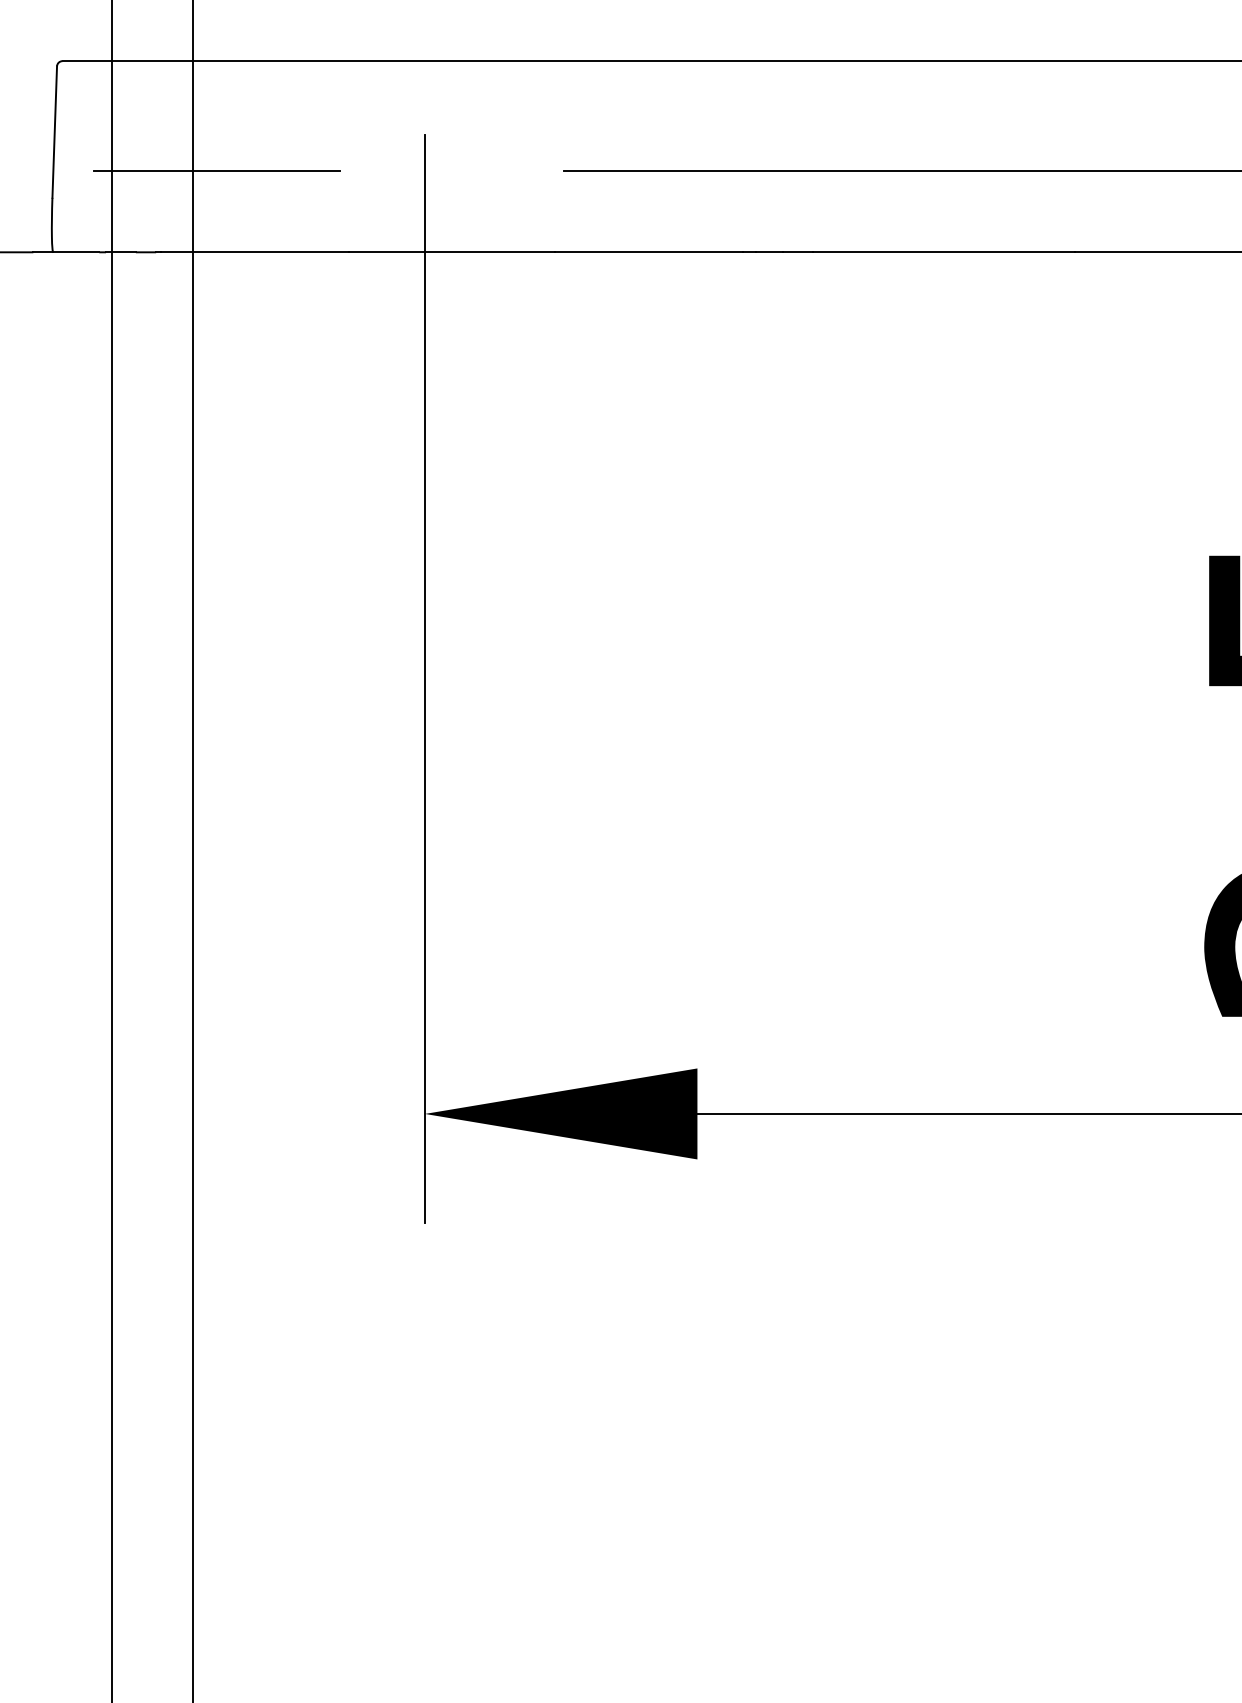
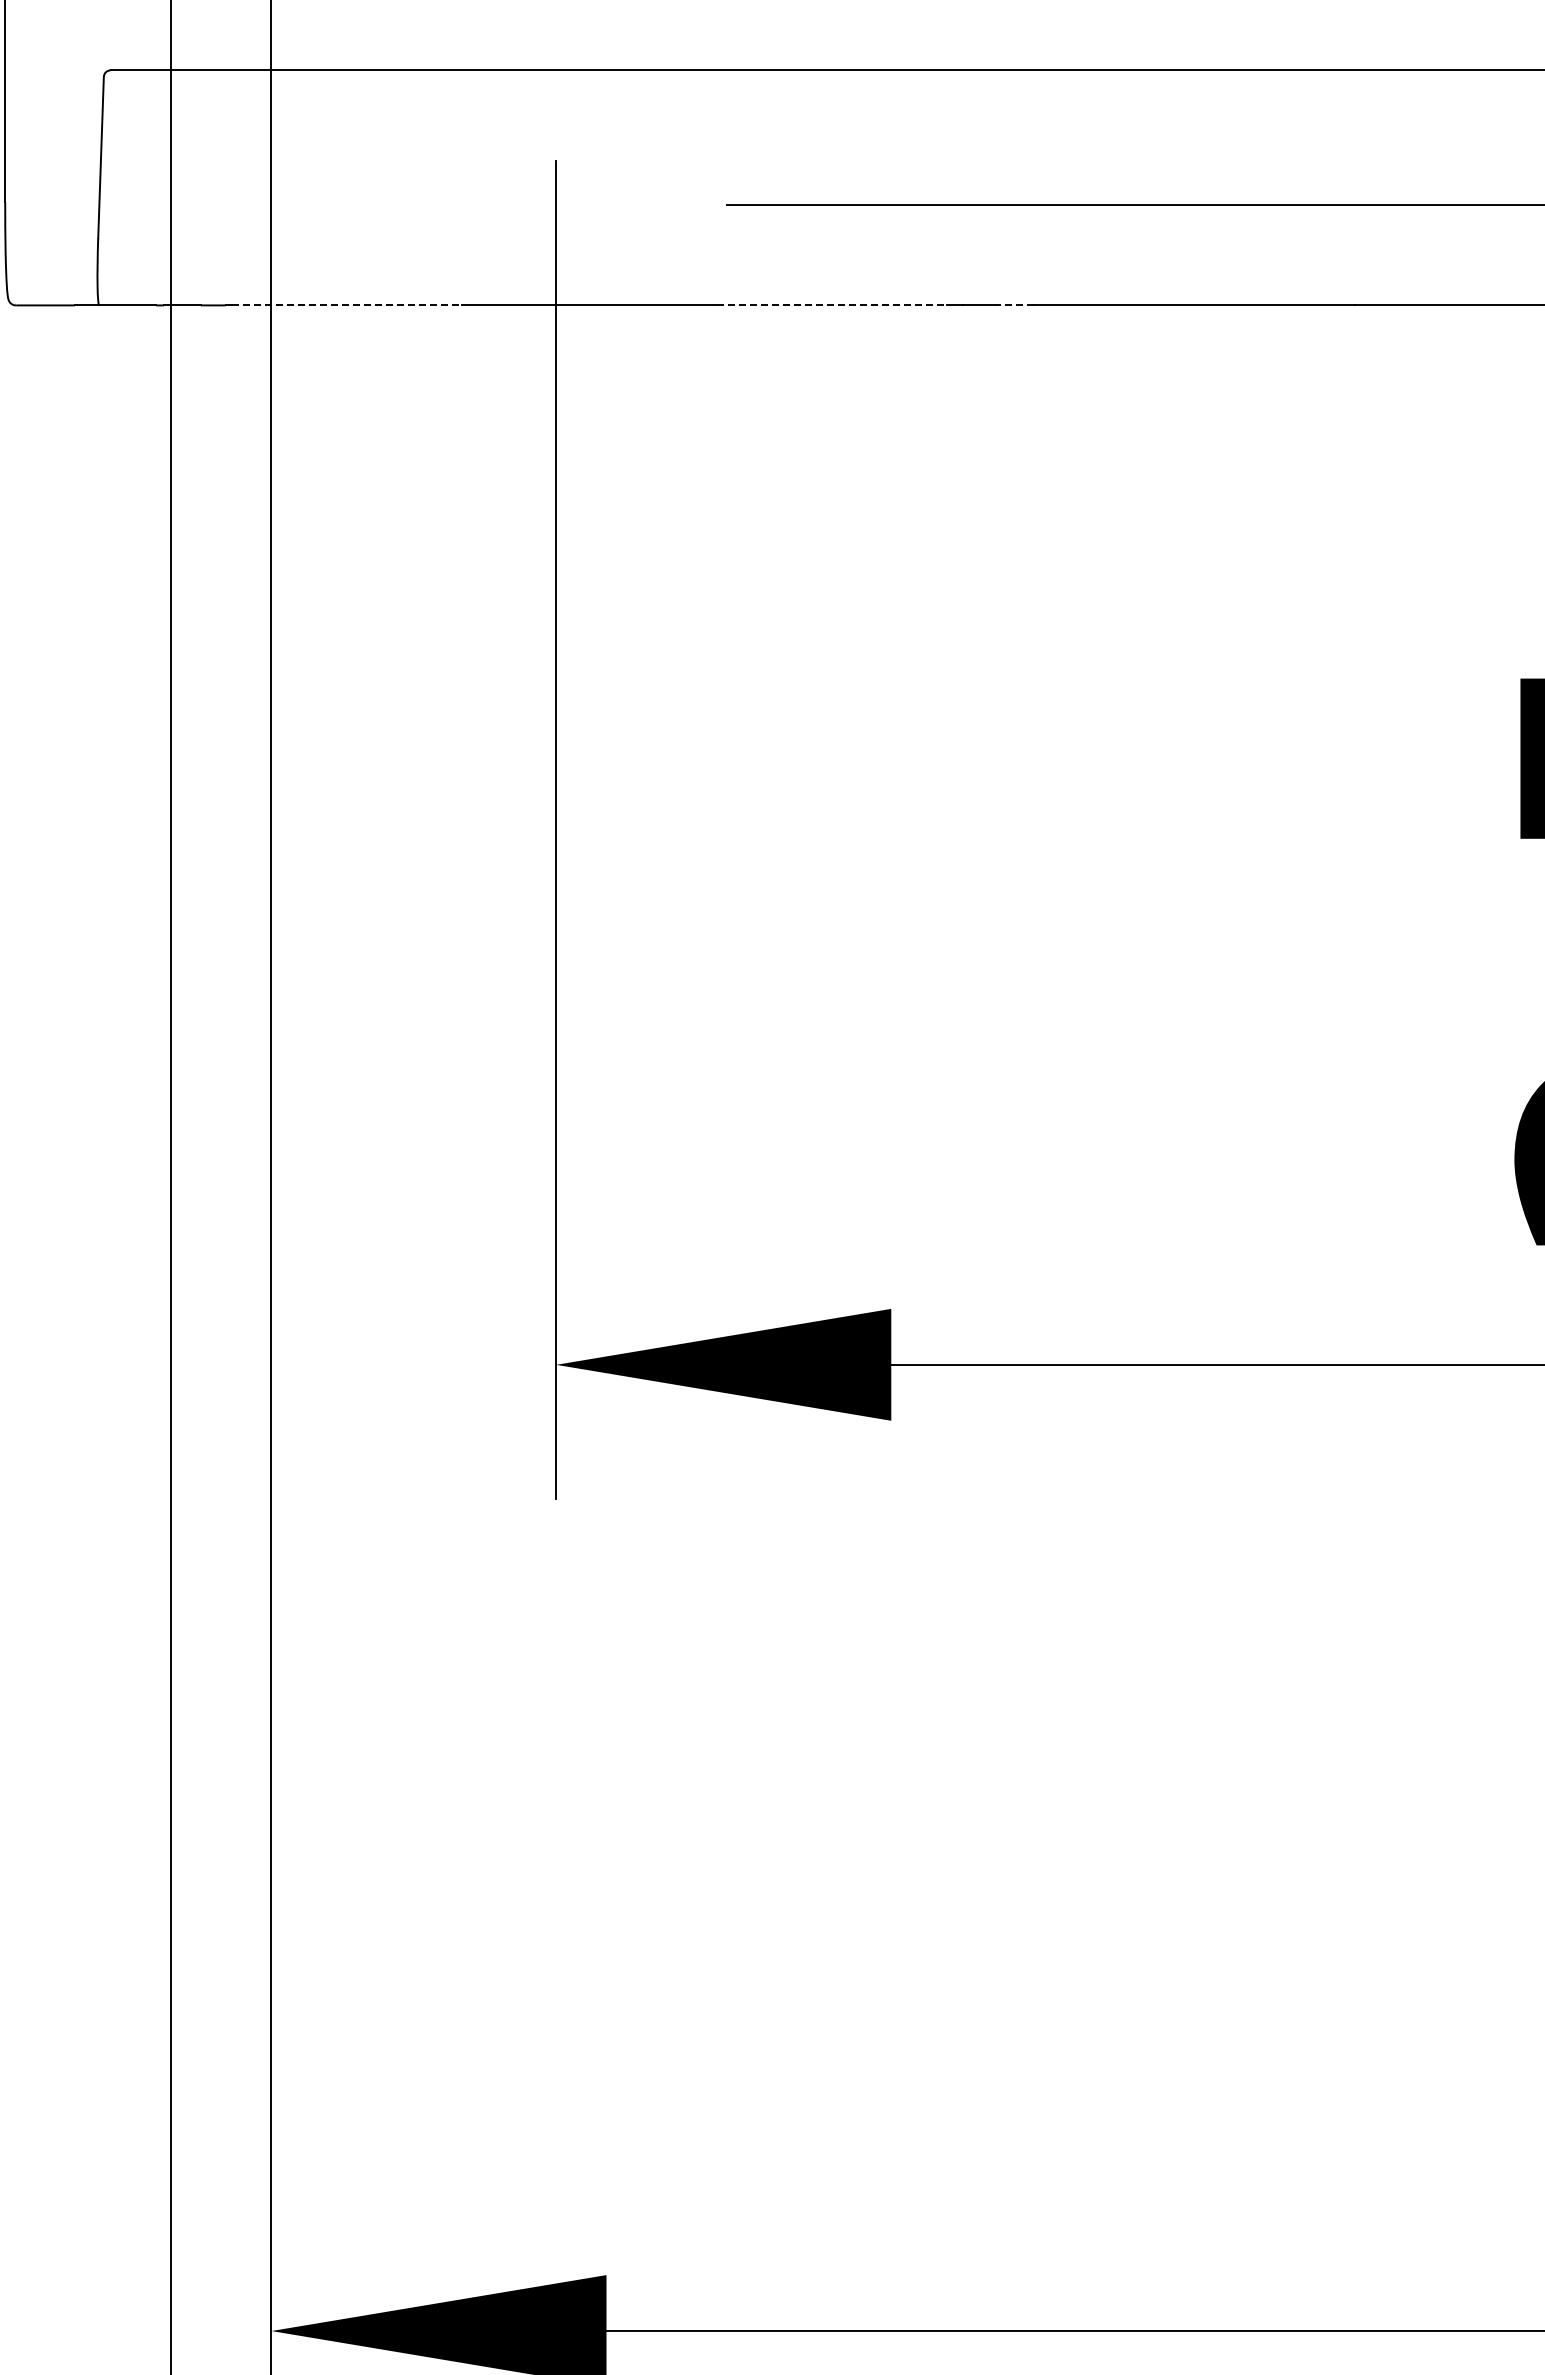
line: (216, 170) -> (300, 204), removed
line: (255, 252) -> (347, 305), solid -> dashed
line: (649, 252) -> (832, 305), solid -> dashed
line: (797, 252) -> (1014, 305), solid -> dashed

